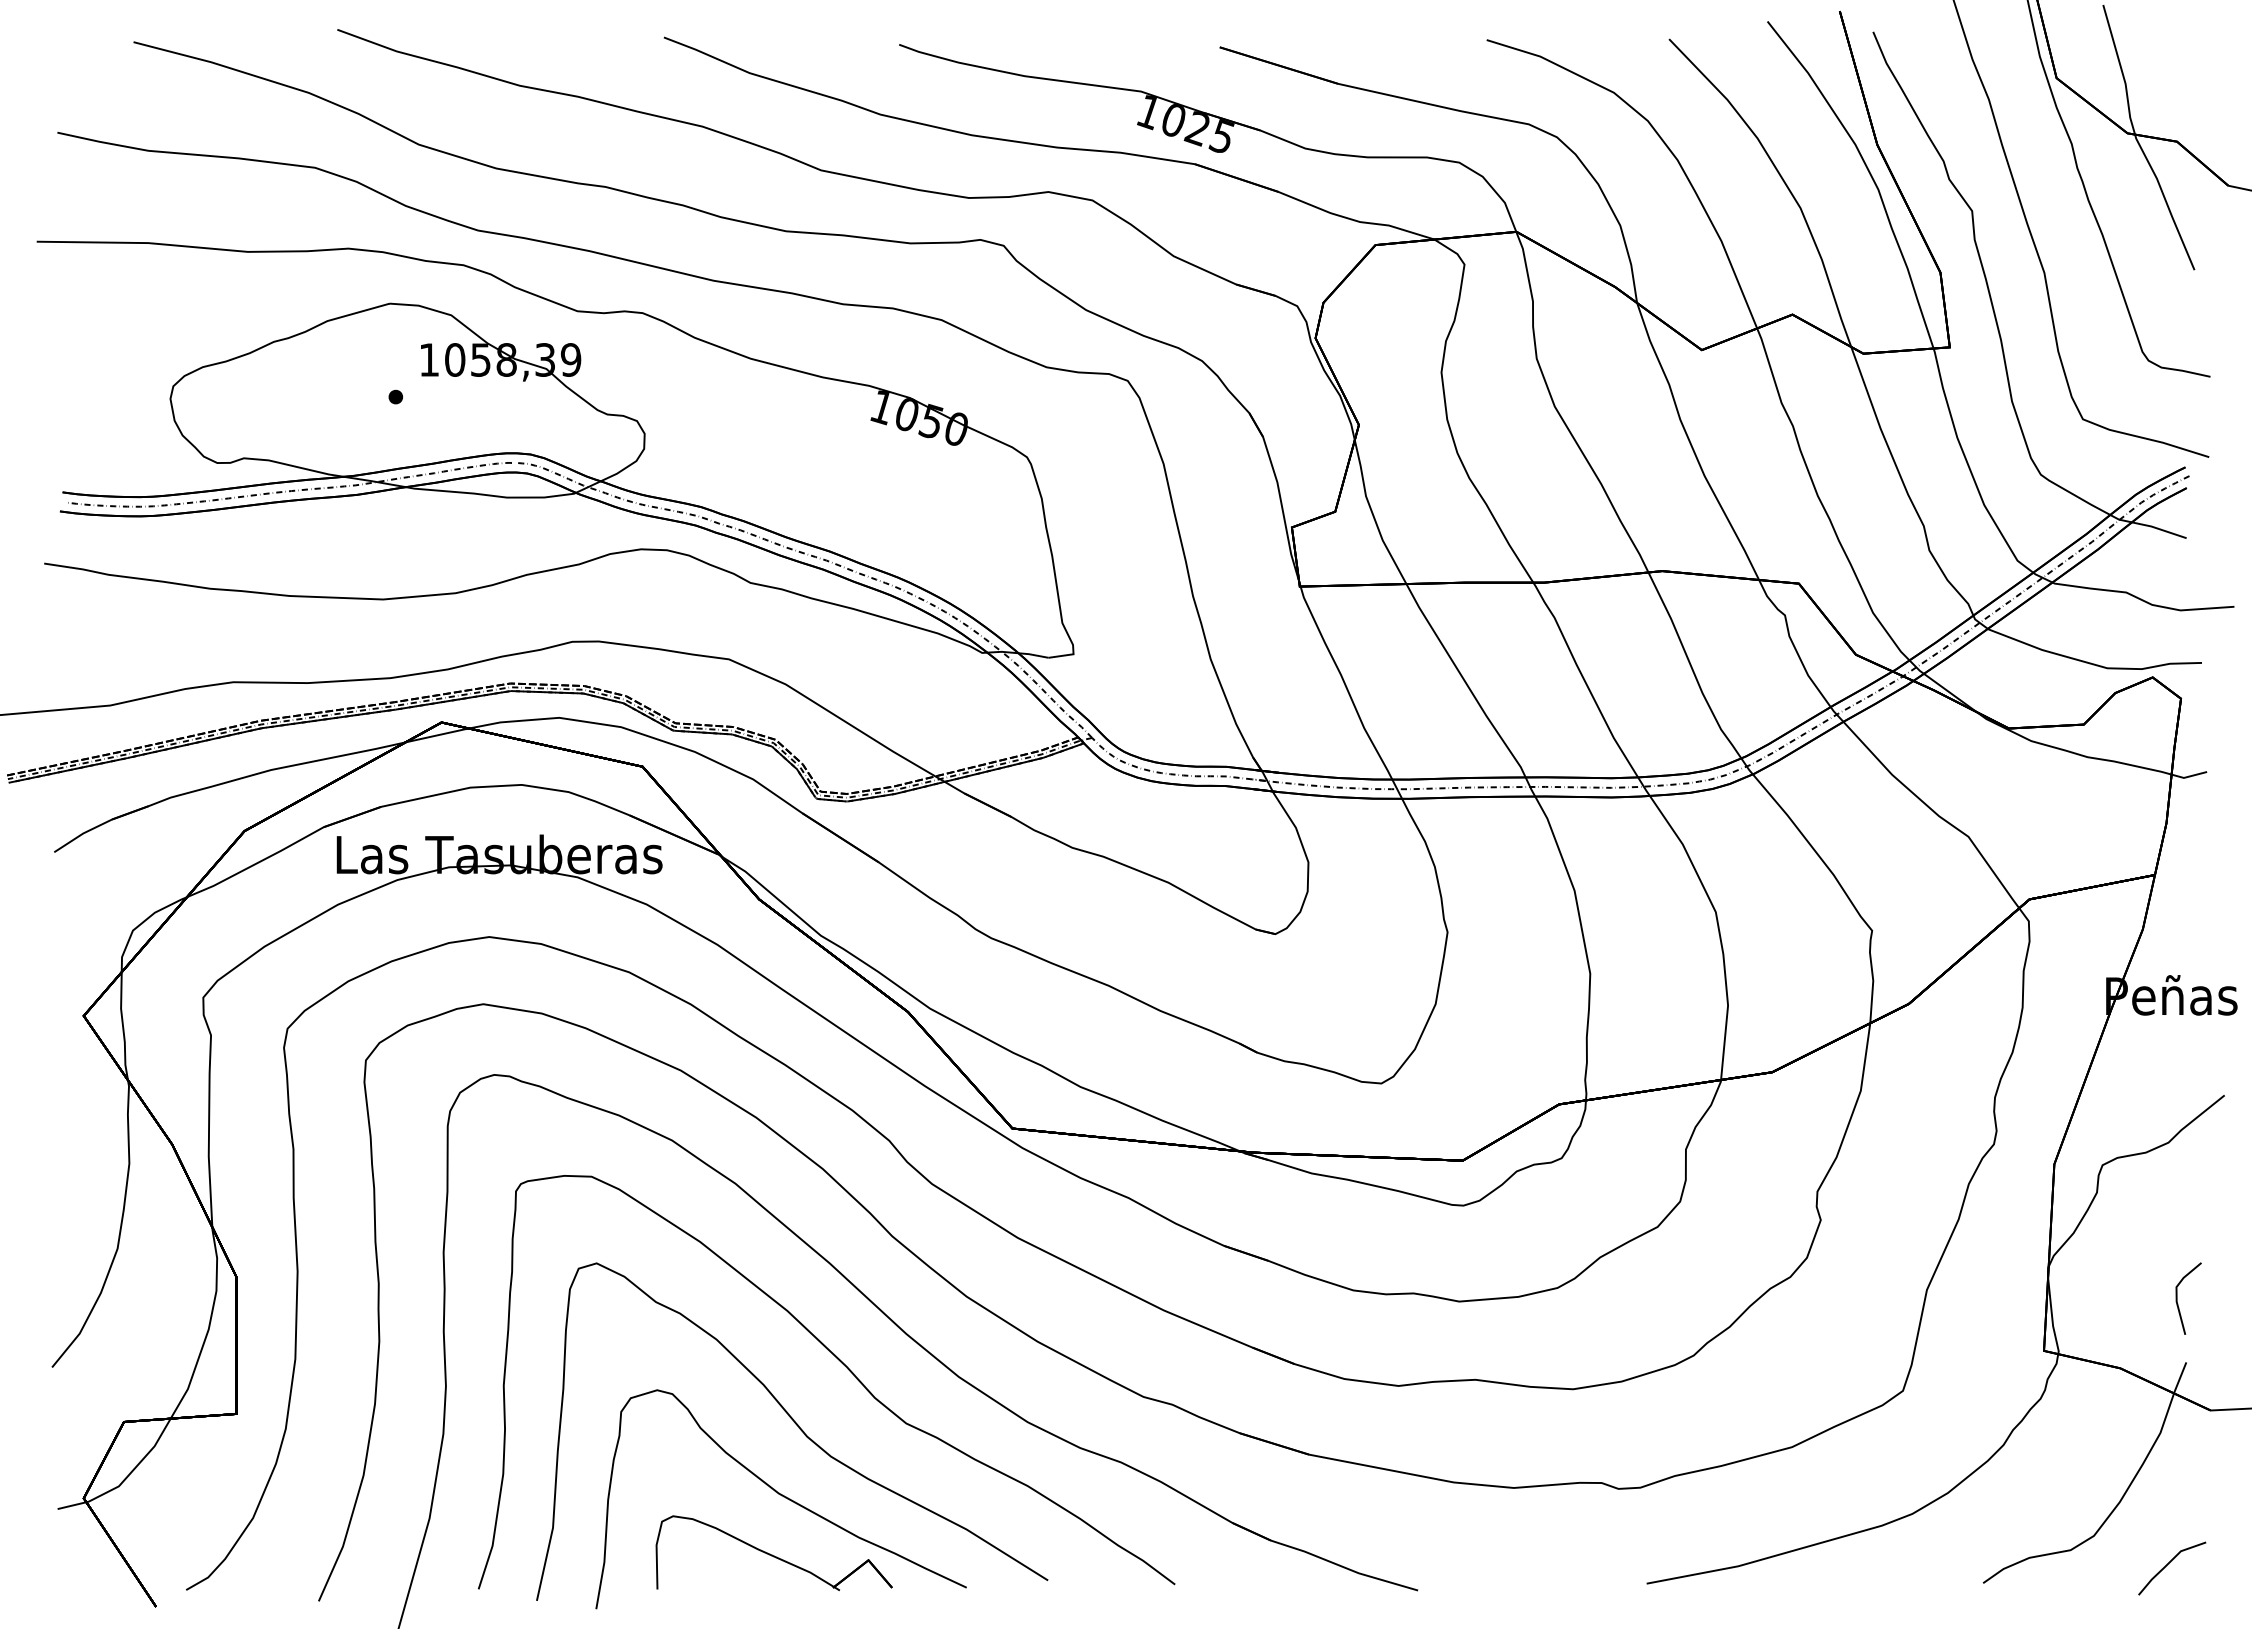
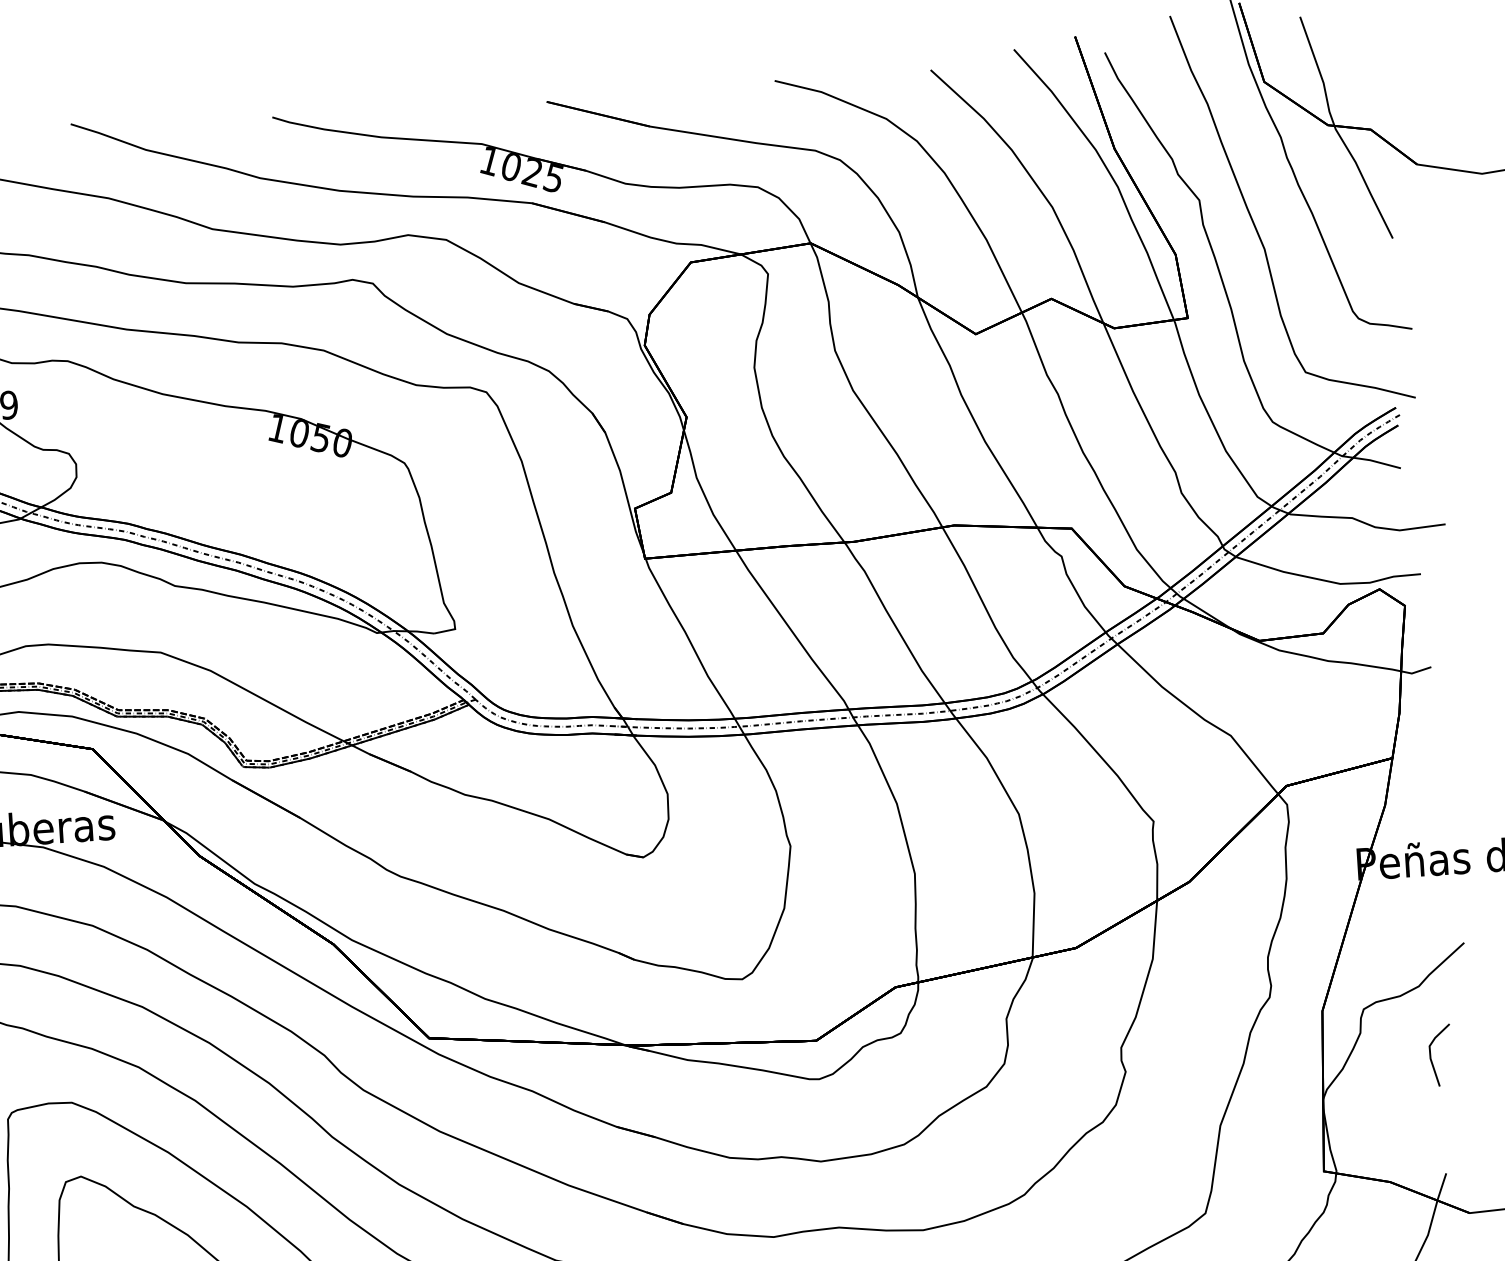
line: (2177, 1298) -> (1431, 1055), moved

